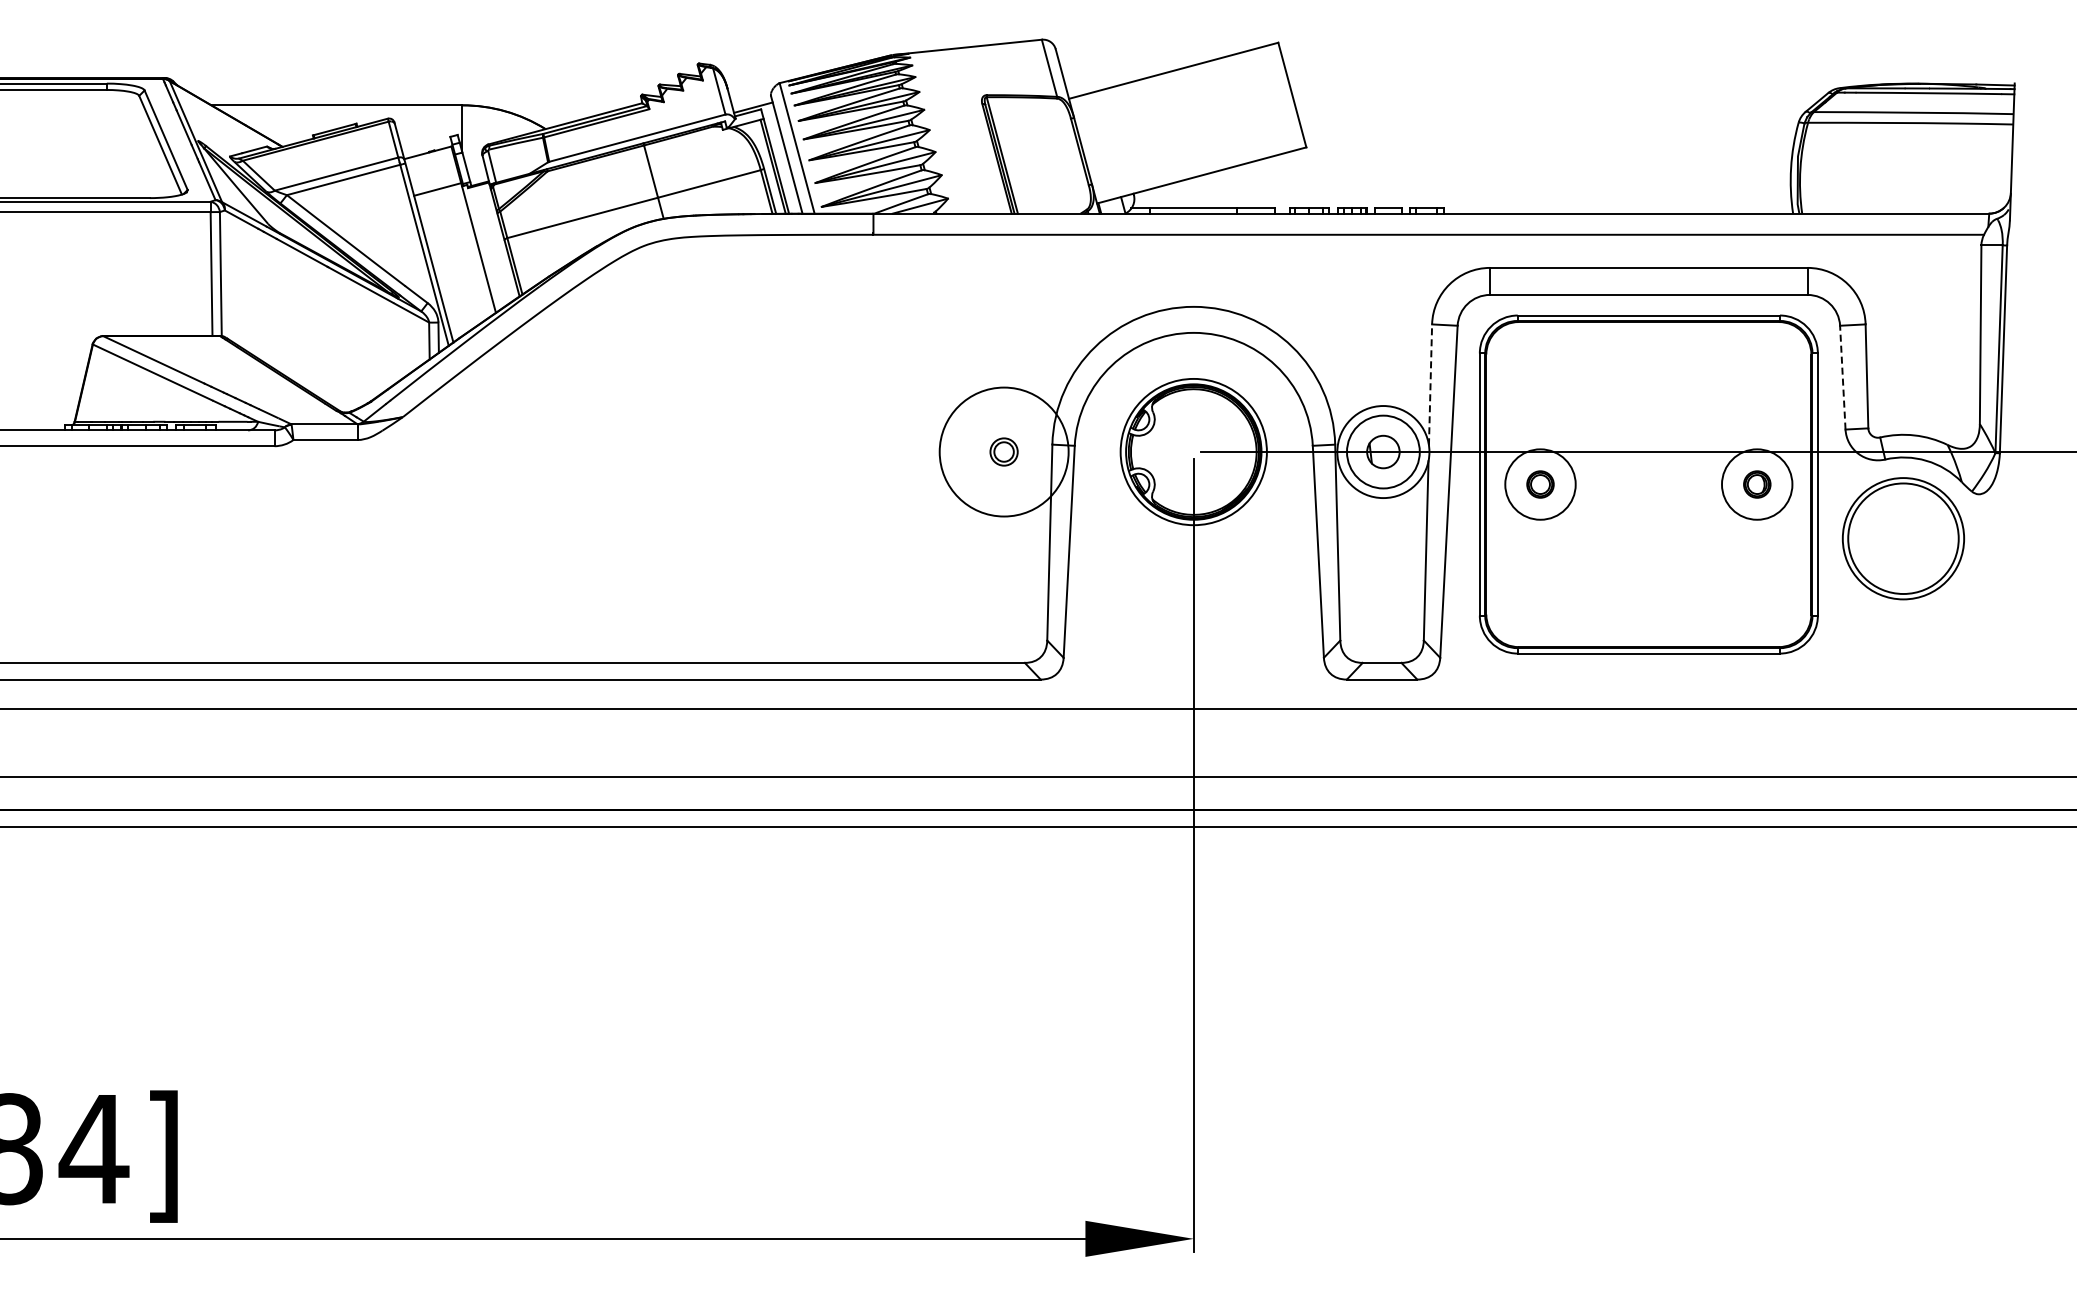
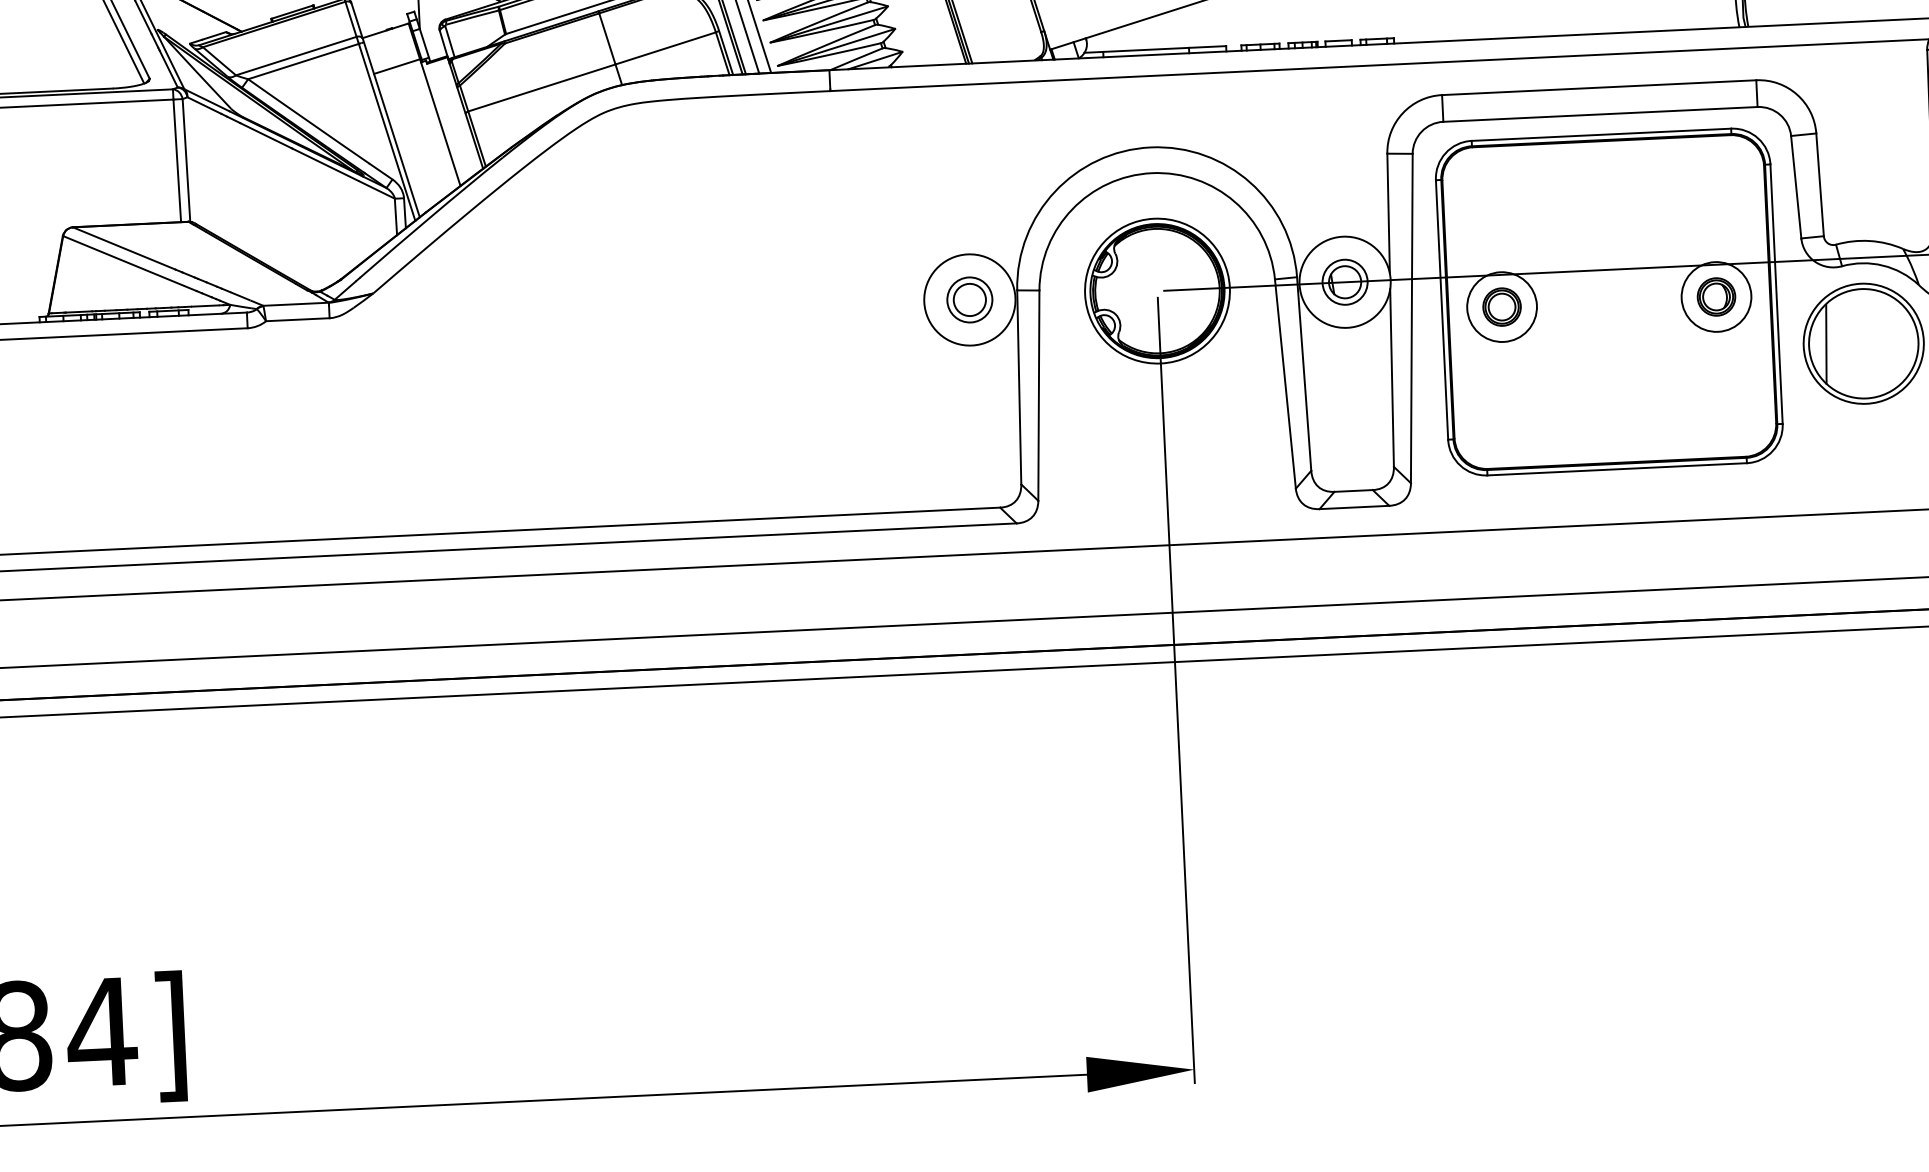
line: (1842, 377) -> (1795, 187), dashed -> solid
line: (1430, 384) -> (1388, 213), dashed -> solid
part: (1003, 451) -> (969, 299), size x1.67
circle: (1383, 451) -> (1345, 281), size x0.62
circle: (1004, 452) -> (970, 300), size x0.71
part: (1540, 484) -> (1502, 307), size x1.43
part: (1757, 484) -> (1716, 296), size x1.43
line: (1865, 537) -> (1826, 344), added

